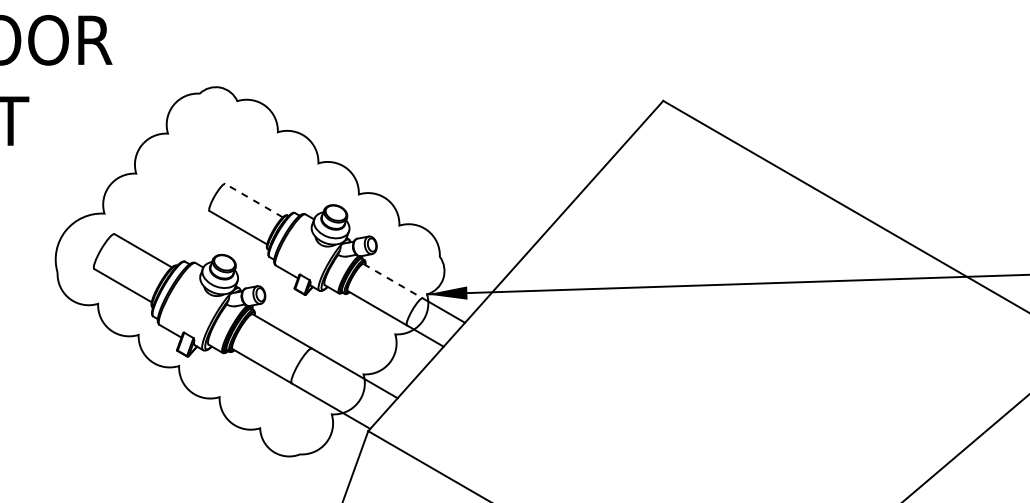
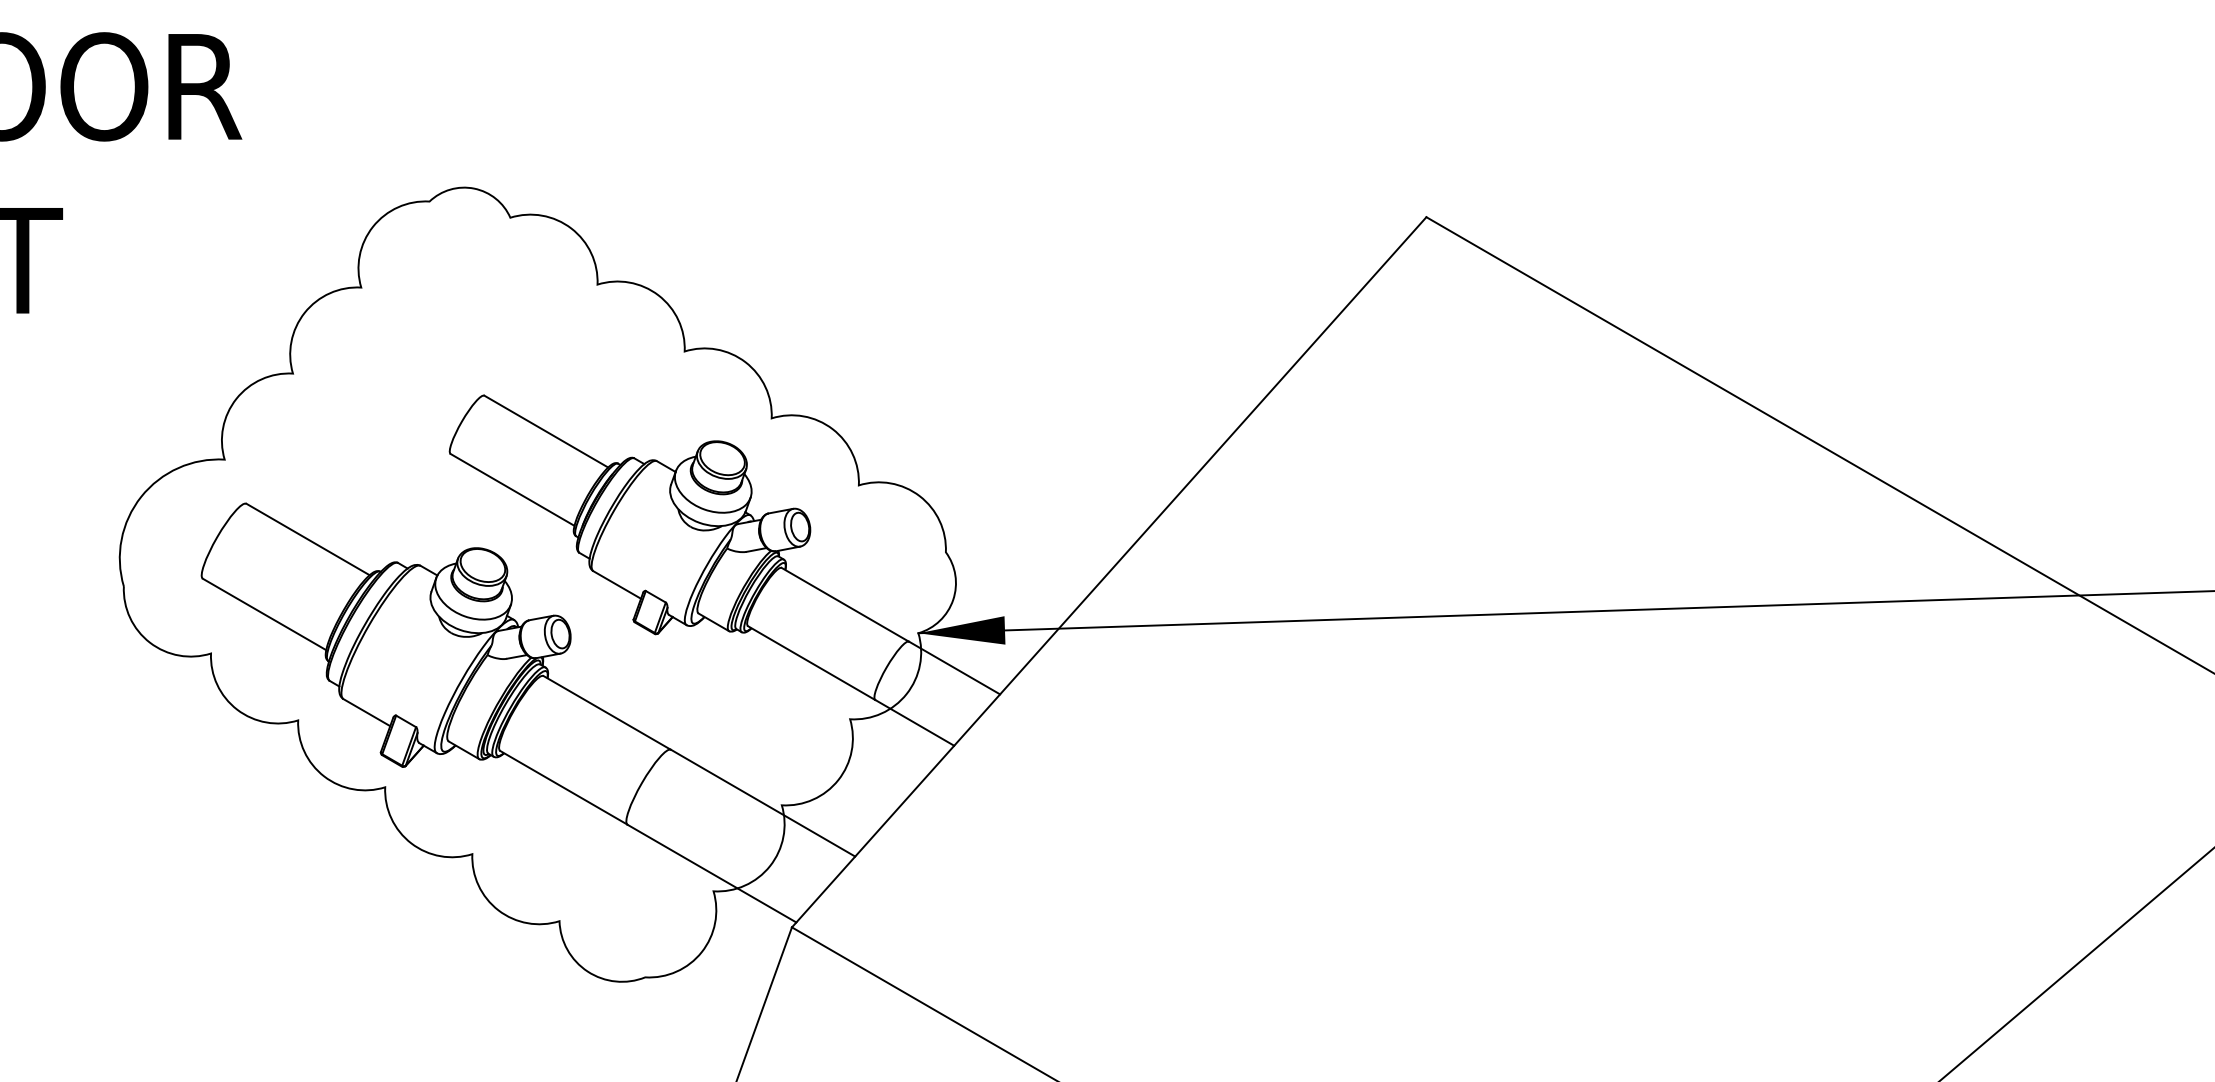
line: (253, 200) -> (545, 431), dashed -> solid
line: (393, 281) -> (846, 605), dashed -> solid

